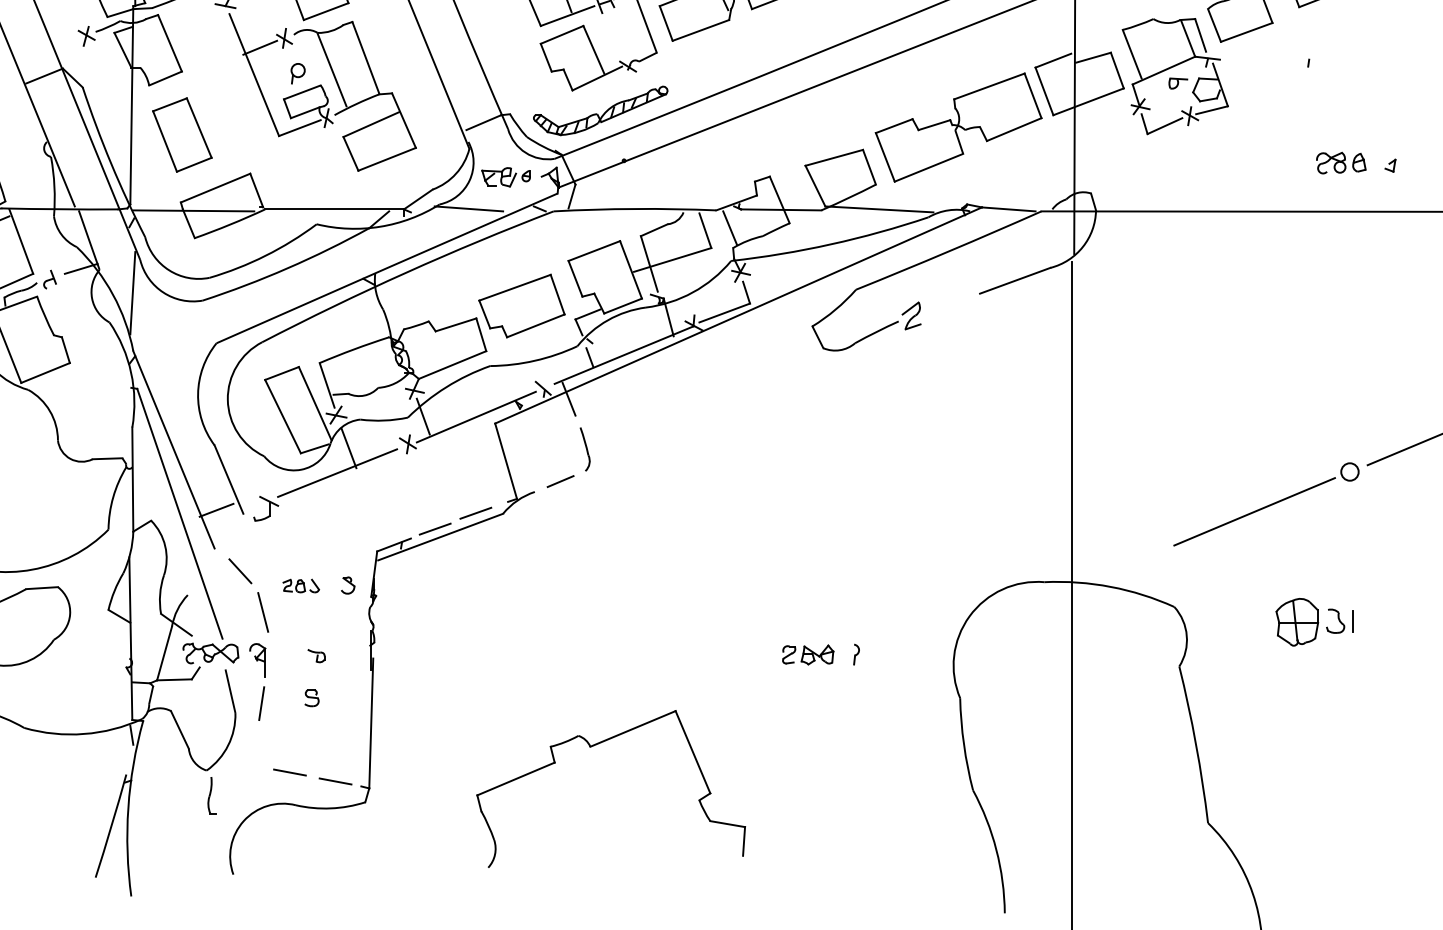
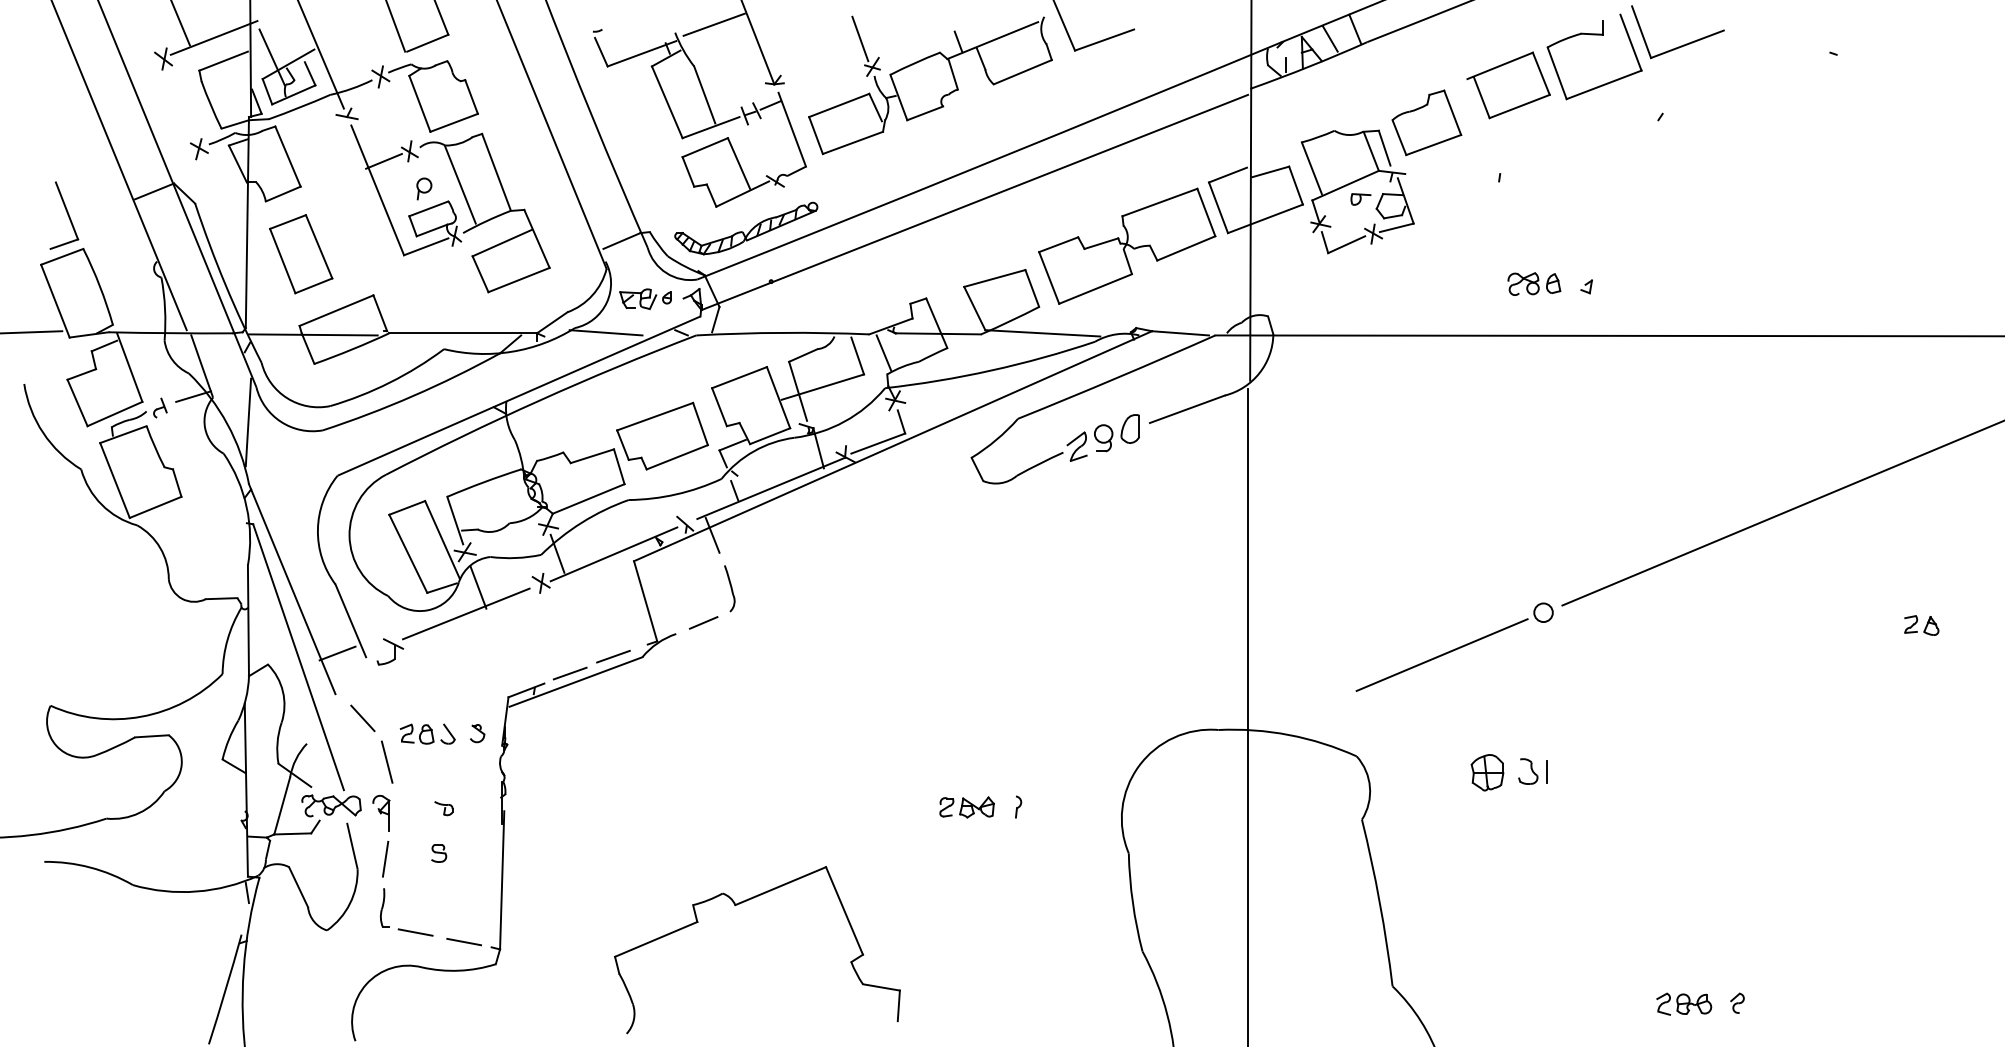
part: (948, 303) -> (1116, 433), added
part: (301, 585) -> (427, 733), size x1.43
part: (1297, 622) -> (1487, 772), size x0.71
part: (211, 795) -> (384, 907), moved

